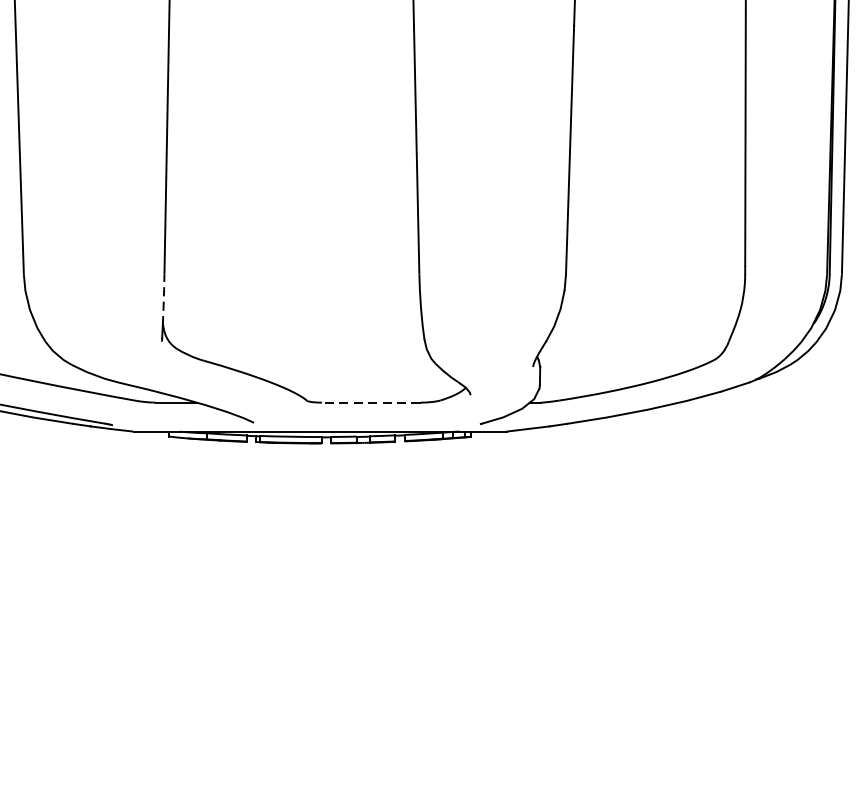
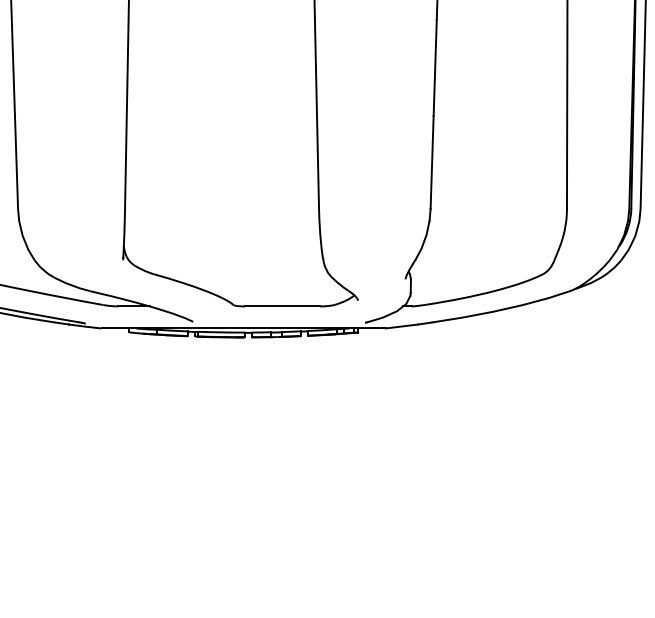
line: (163, 300) -> (124, 228), dashed -> solid
line: (371, 402) -> (282, 306), dashed -> solid

